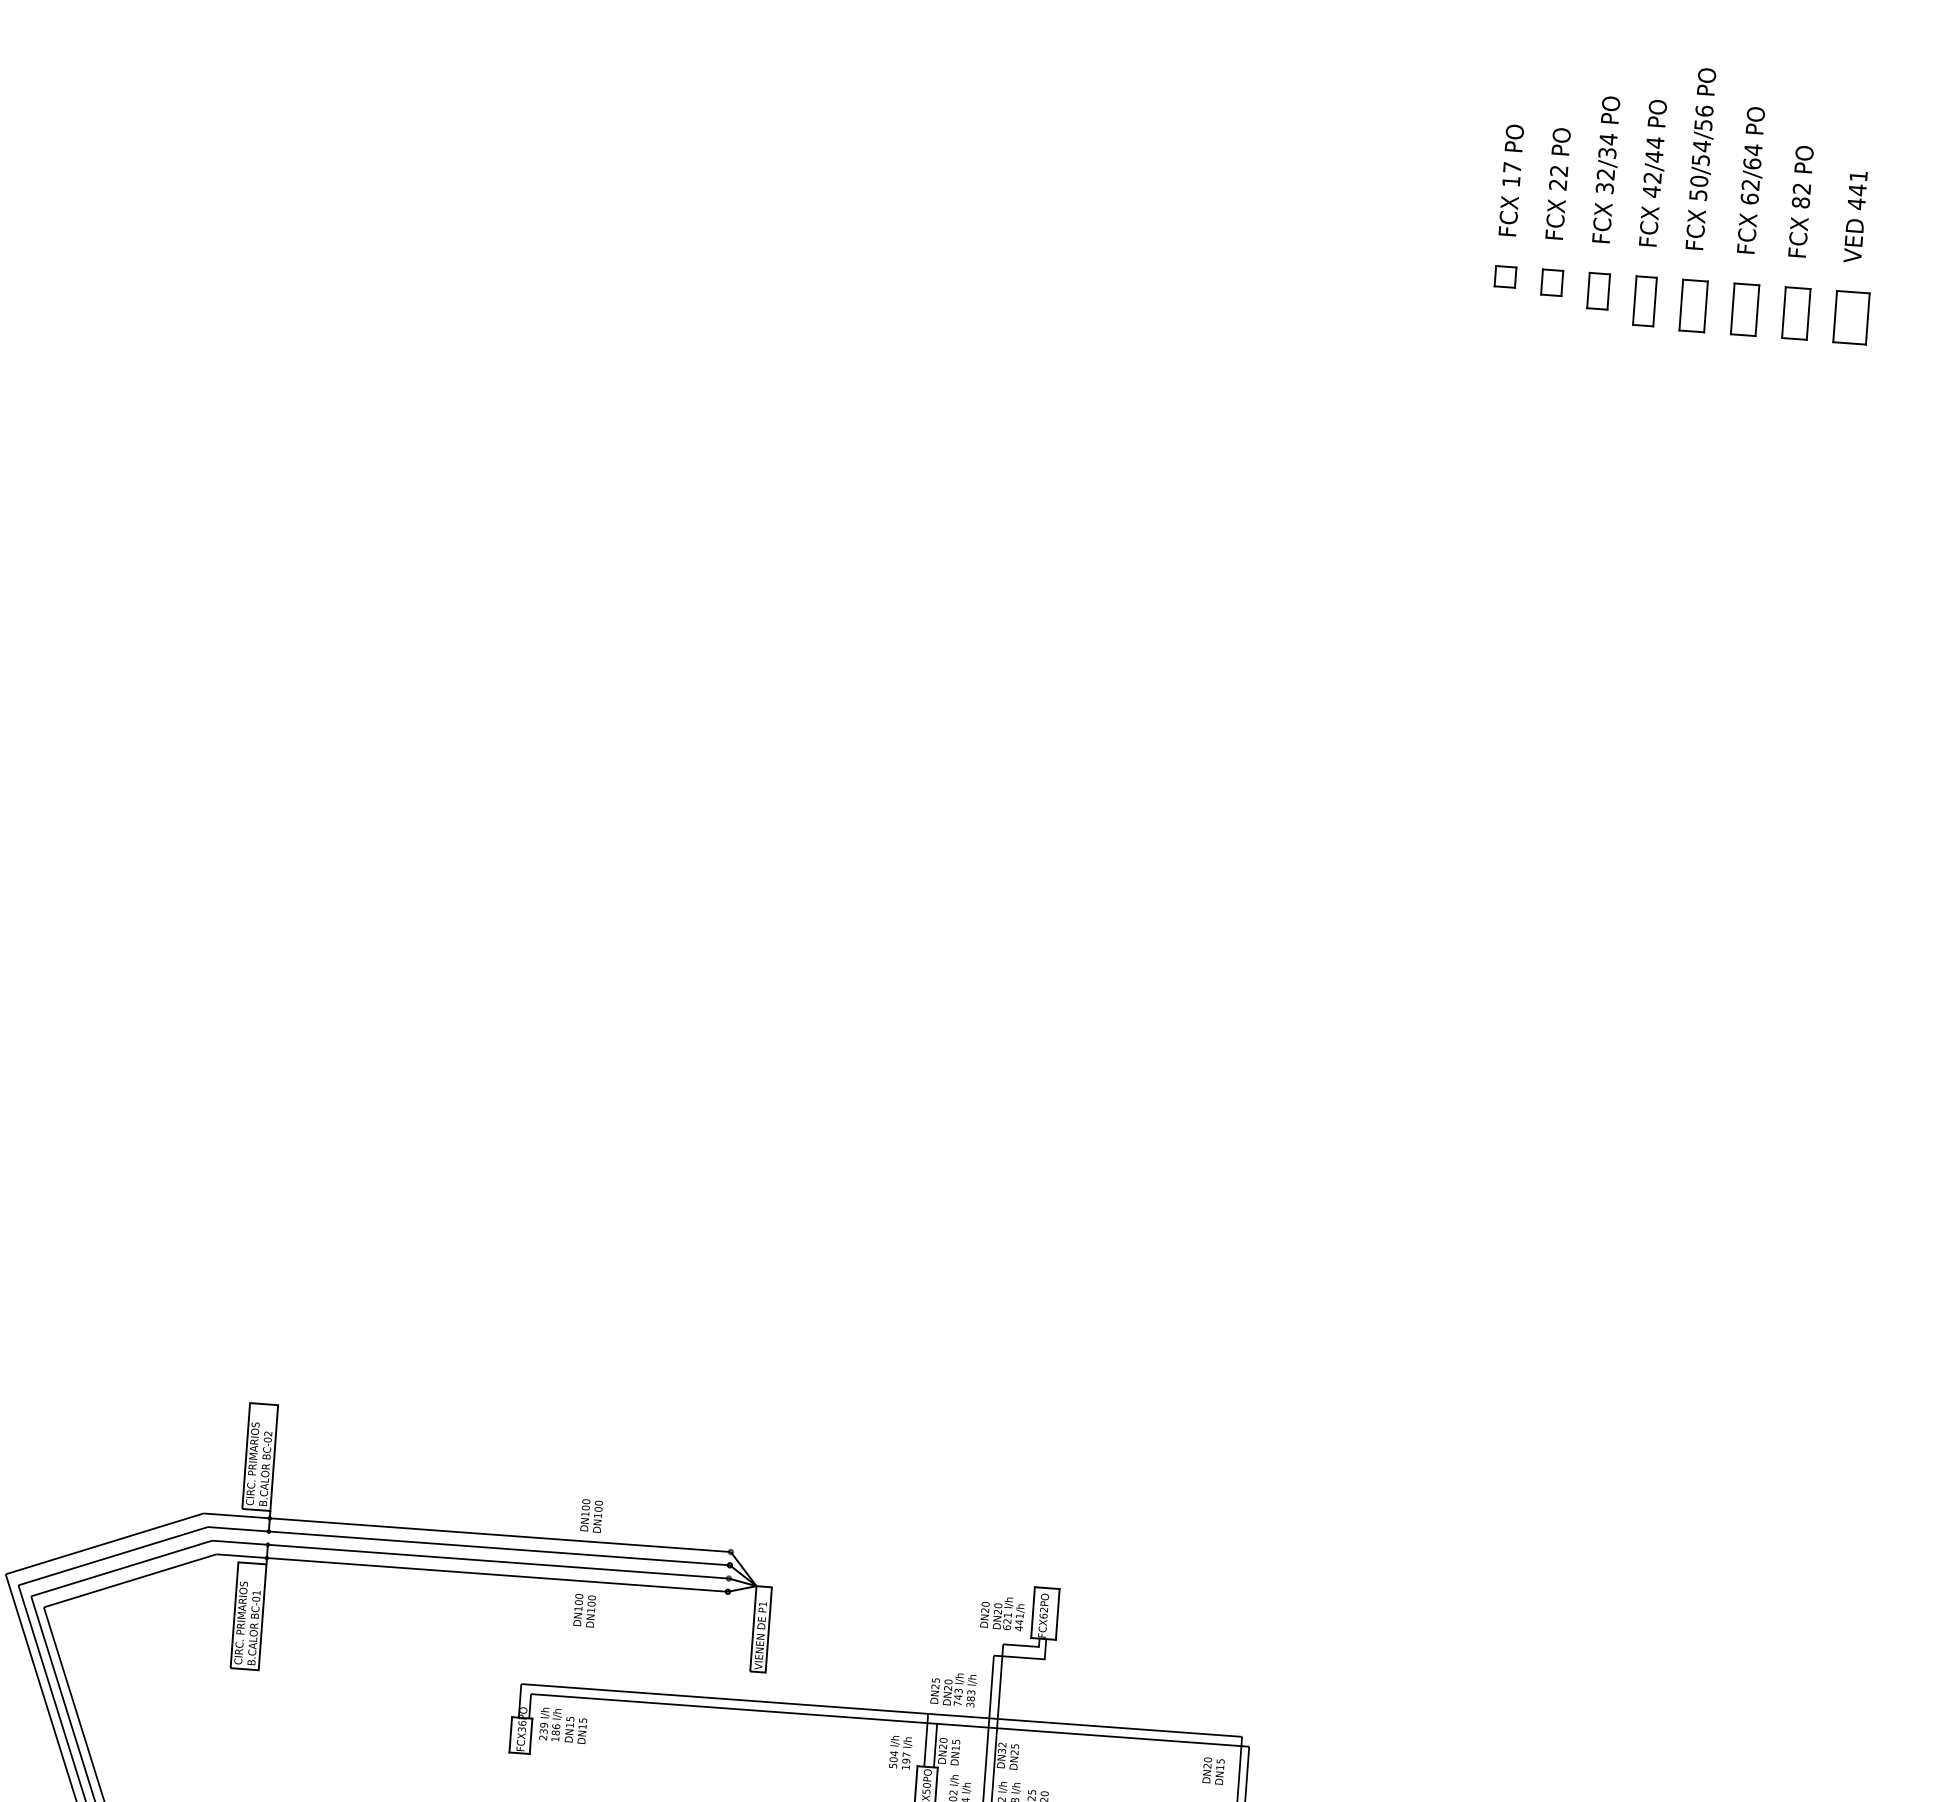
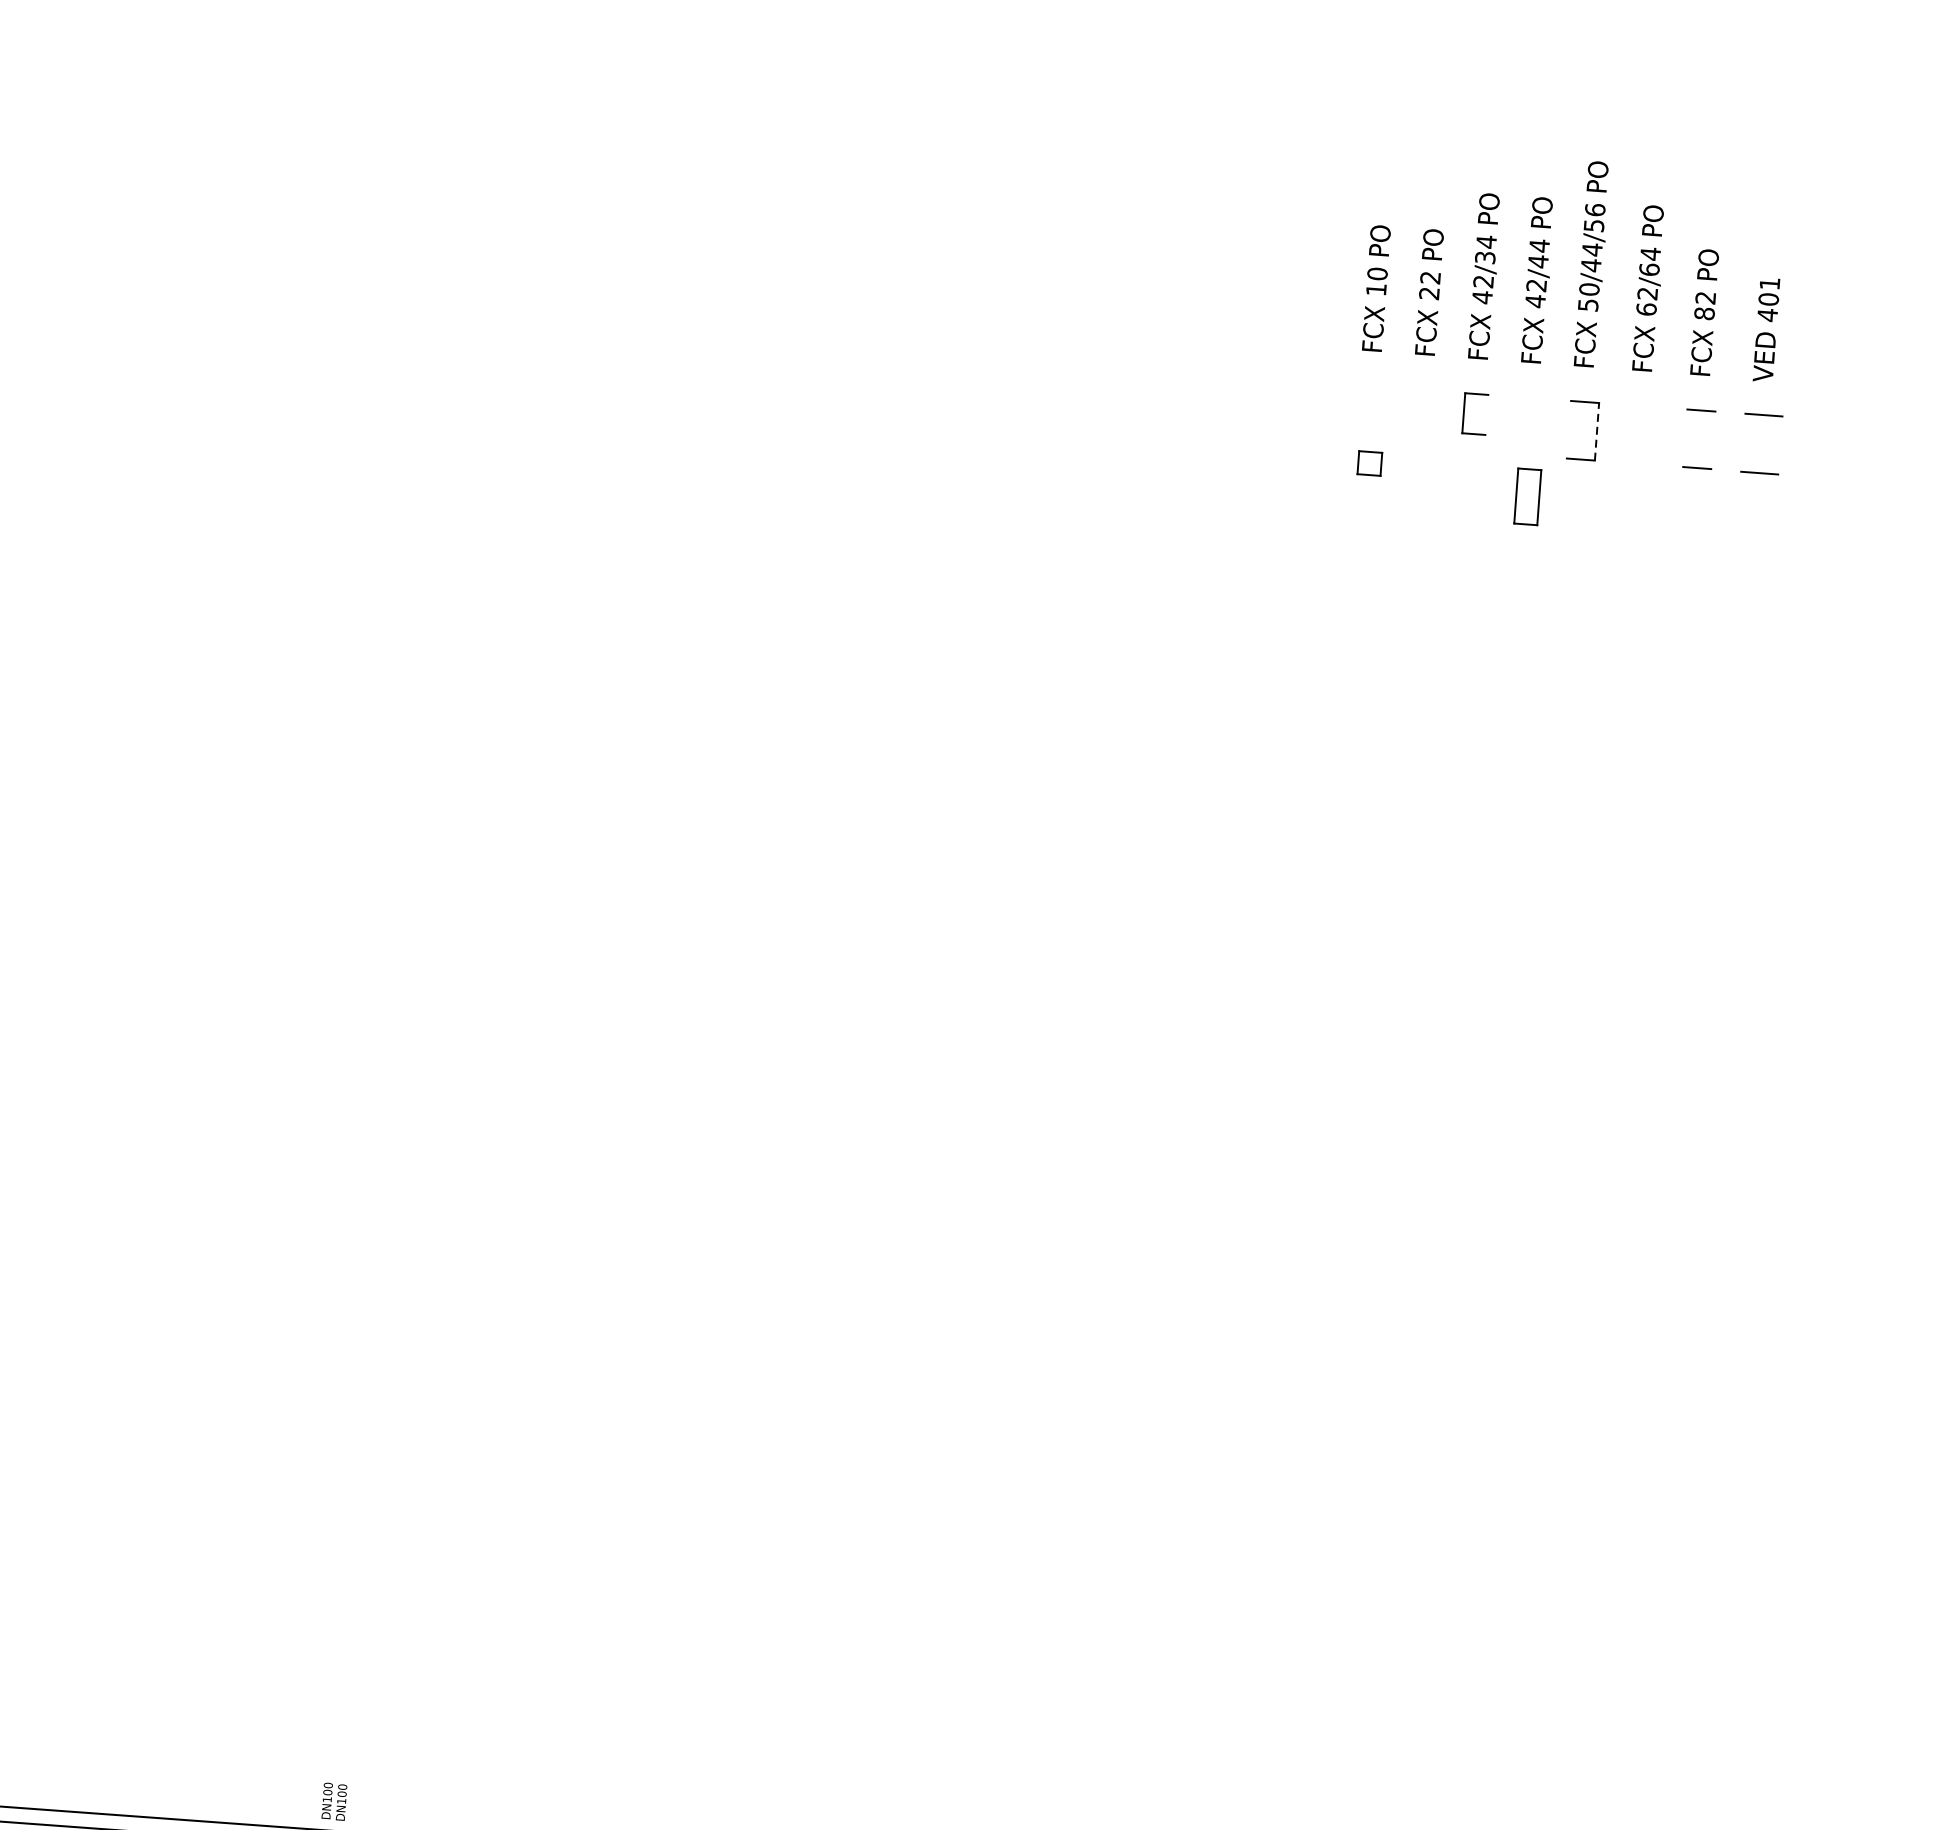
text: (1700, 160) -> (1590, 265), 50/54/56 -> 50/44/56
text: (1512, 167) -> (1377, 273), 17 -> 10
text: (1604, 188) -> (1481, 297), 32/34 -> 42/34
text: (1857, 190) -> (1768, 299), 441 -> 401
part: (1505, 276) -> (1369, 463), moved
part: (1552, 282) -> (1423, 404), removed
line: (1608, 291) -> (1486, 414), removed
part: (1644, 301) -> (1527, 497), moved
line: (1681, 304) -> (1569, 429), removed
line: (1706, 306) -> (1597, 431), solid -> dashed
part: (1744, 309) -> (1640, 434), removed
line: (1783, 312) -> (1684, 438), removed
line: (1808, 314) -> (1713, 440), removed
line: (1835, 316) -> (1743, 442), removed
line: (1867, 318) -> (1779, 444), removed

